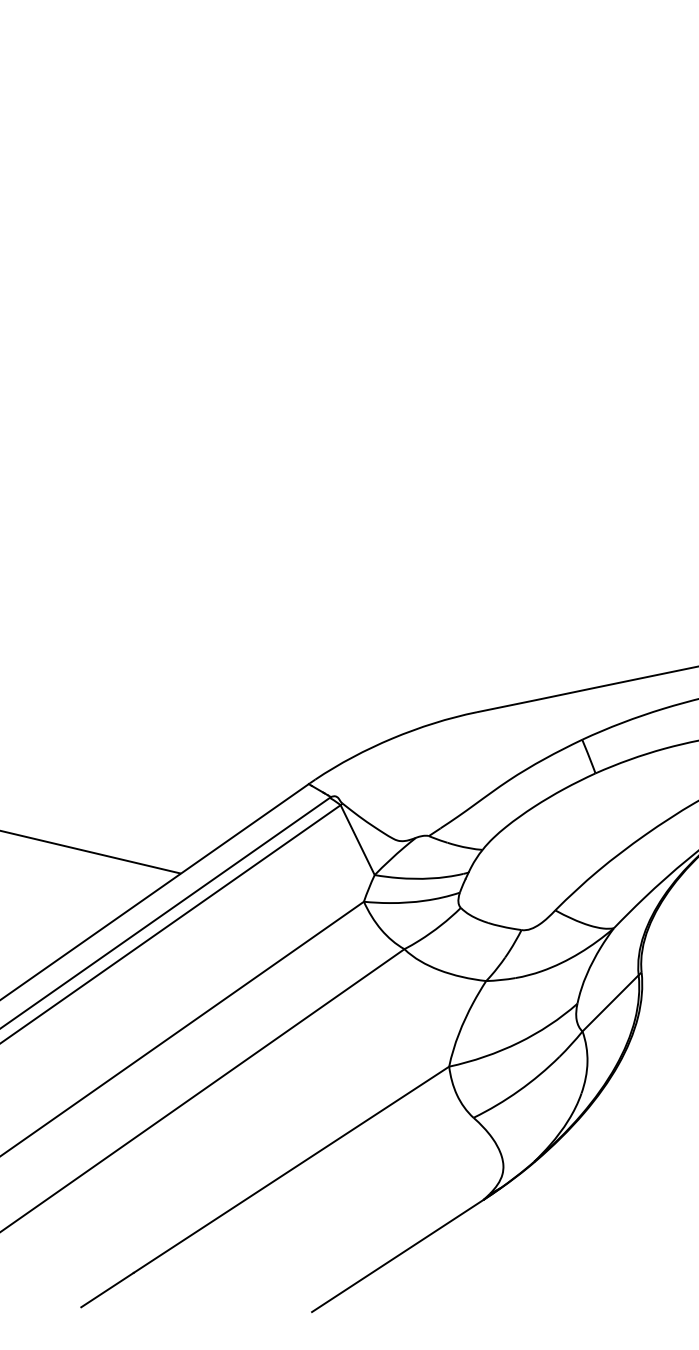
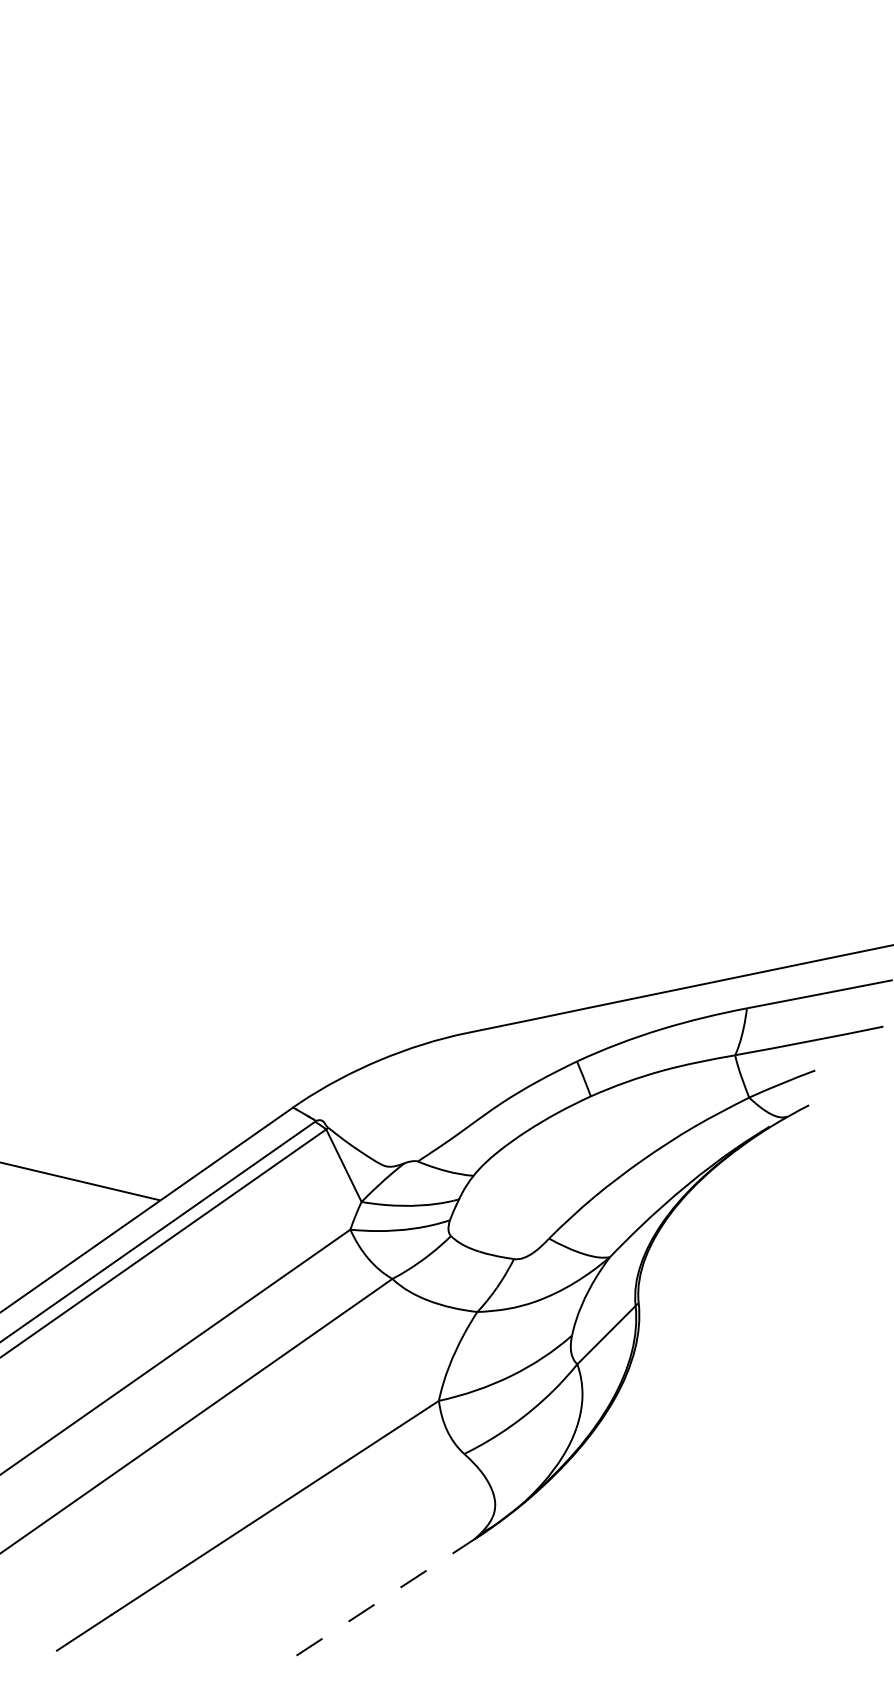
line: (397, 1256) -> (385, 1597), solid -> dashed

